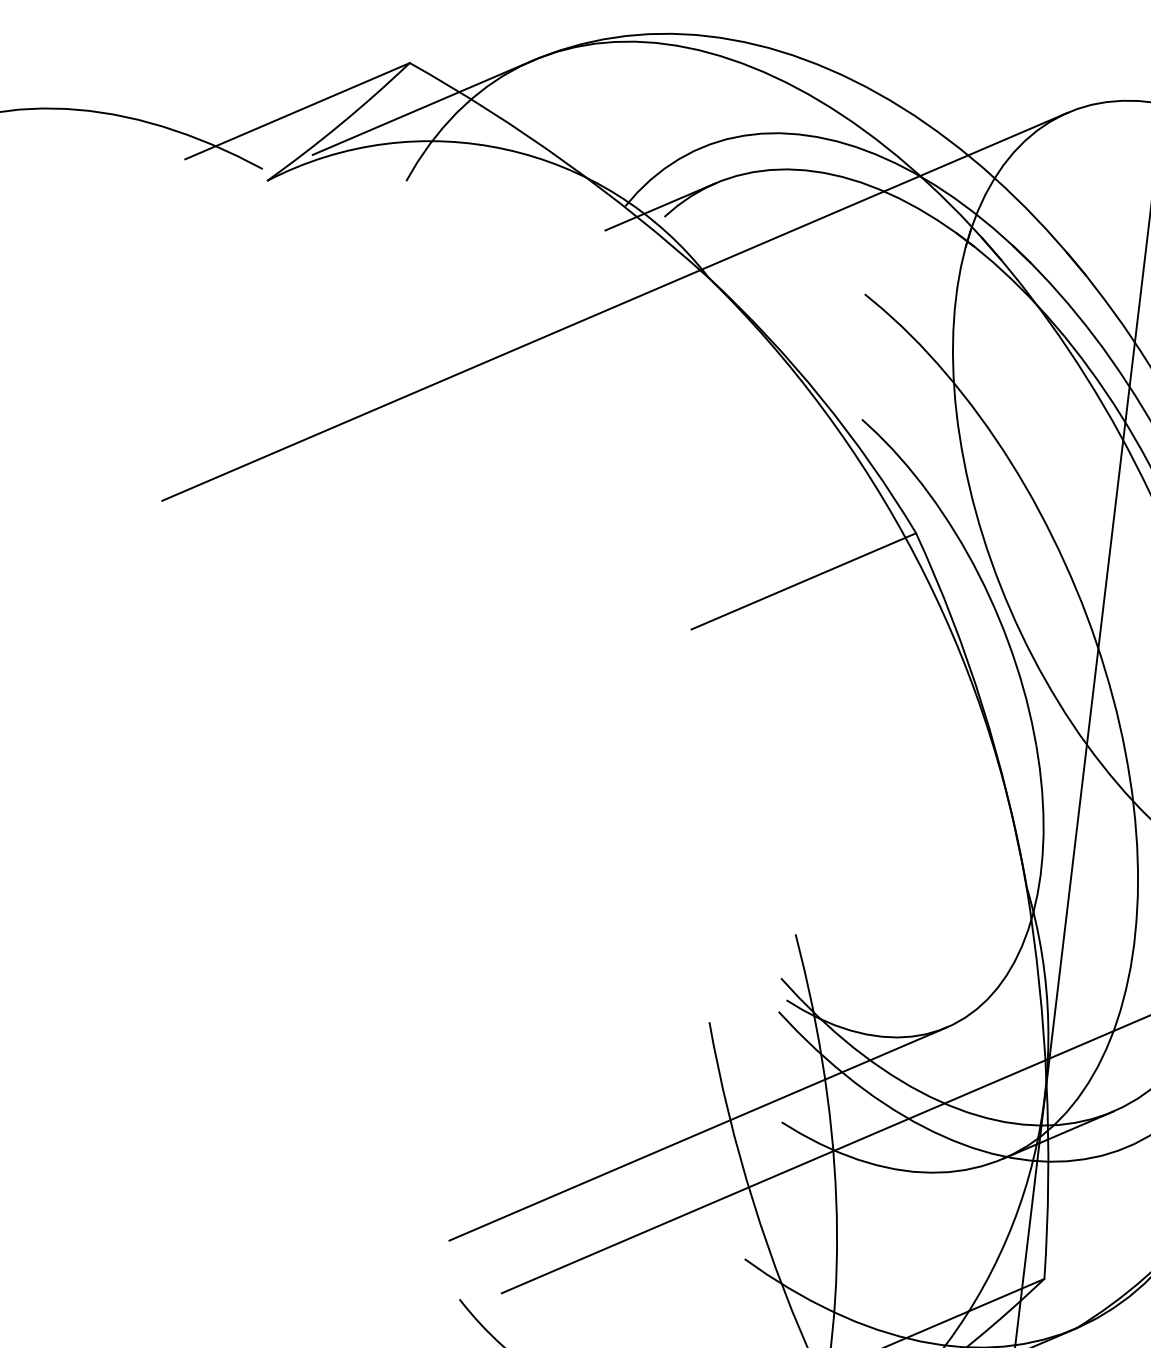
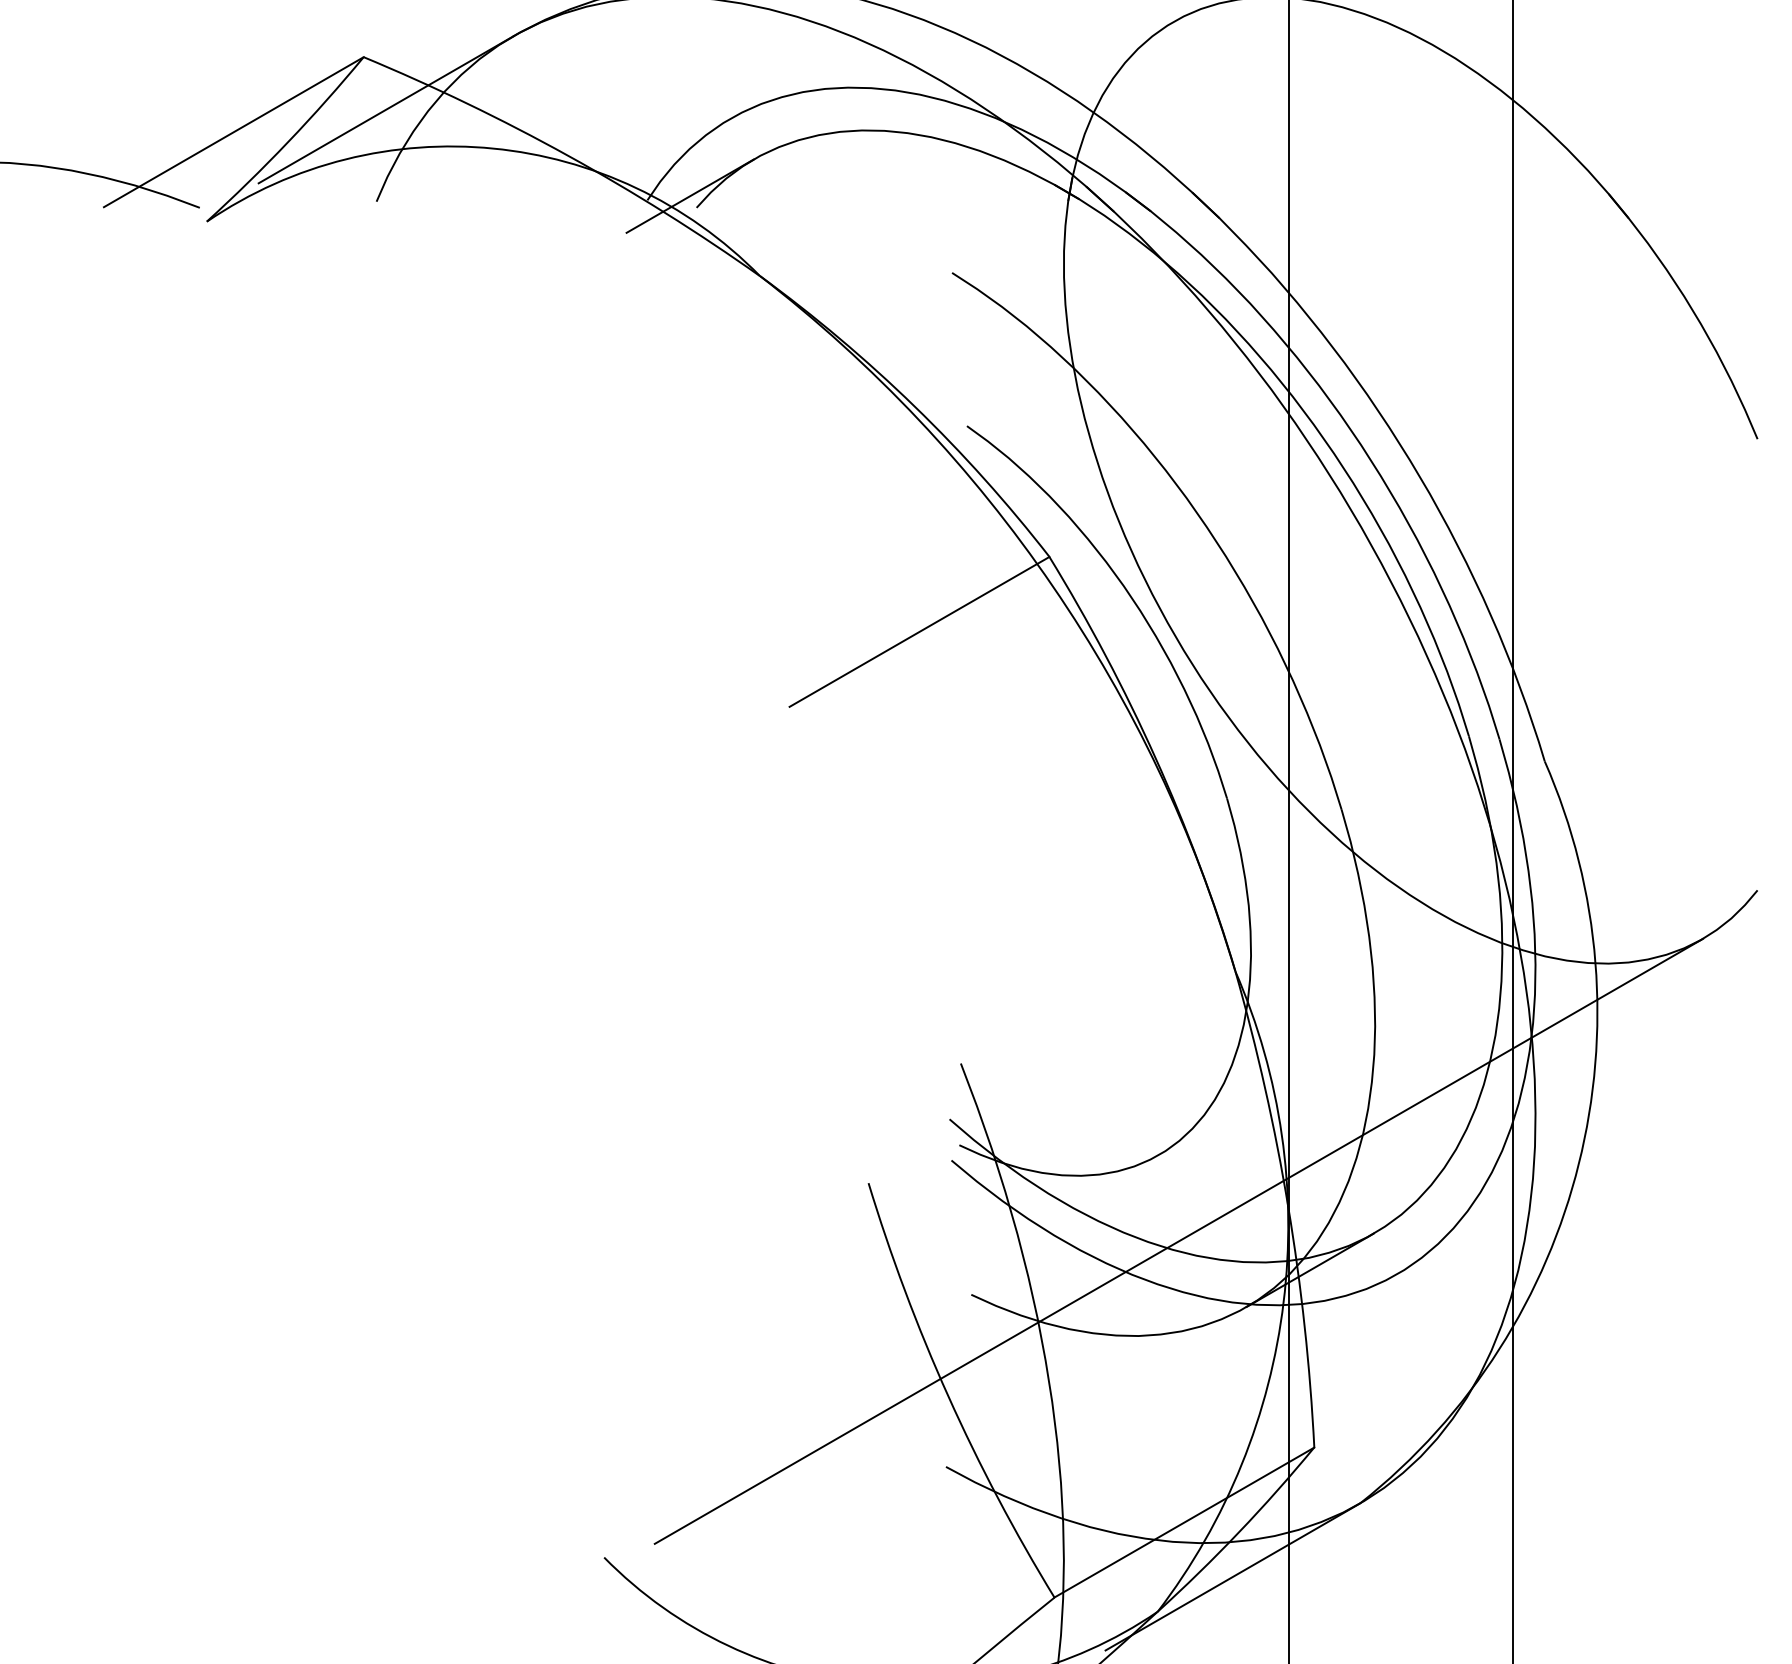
line: (615, 305) -> (649, 323), removed
line: (697, 1133) -> (870, 1320), removed

